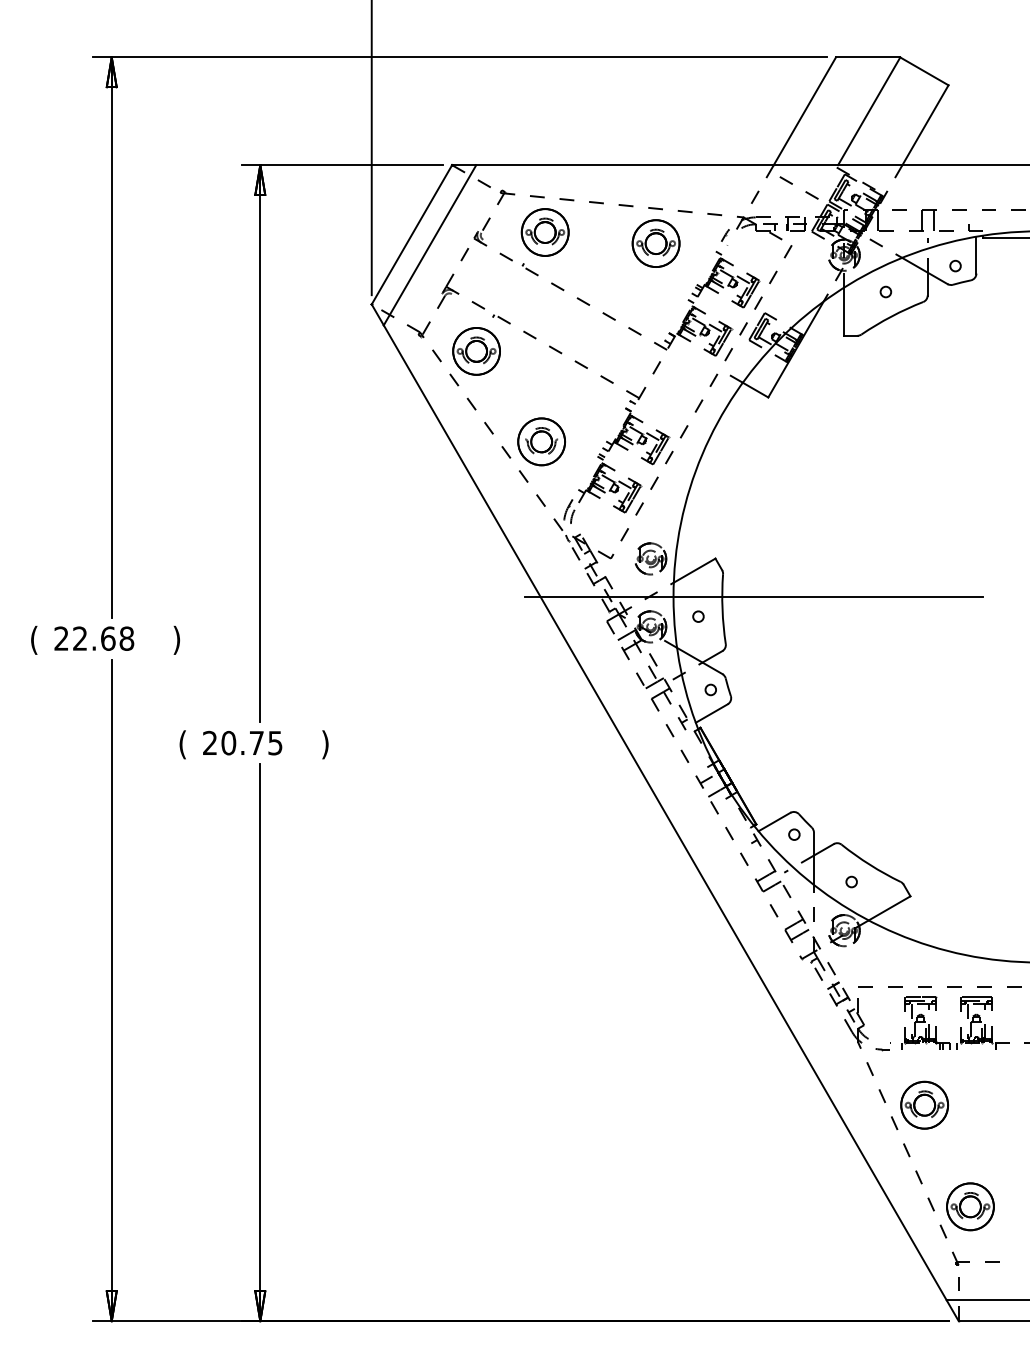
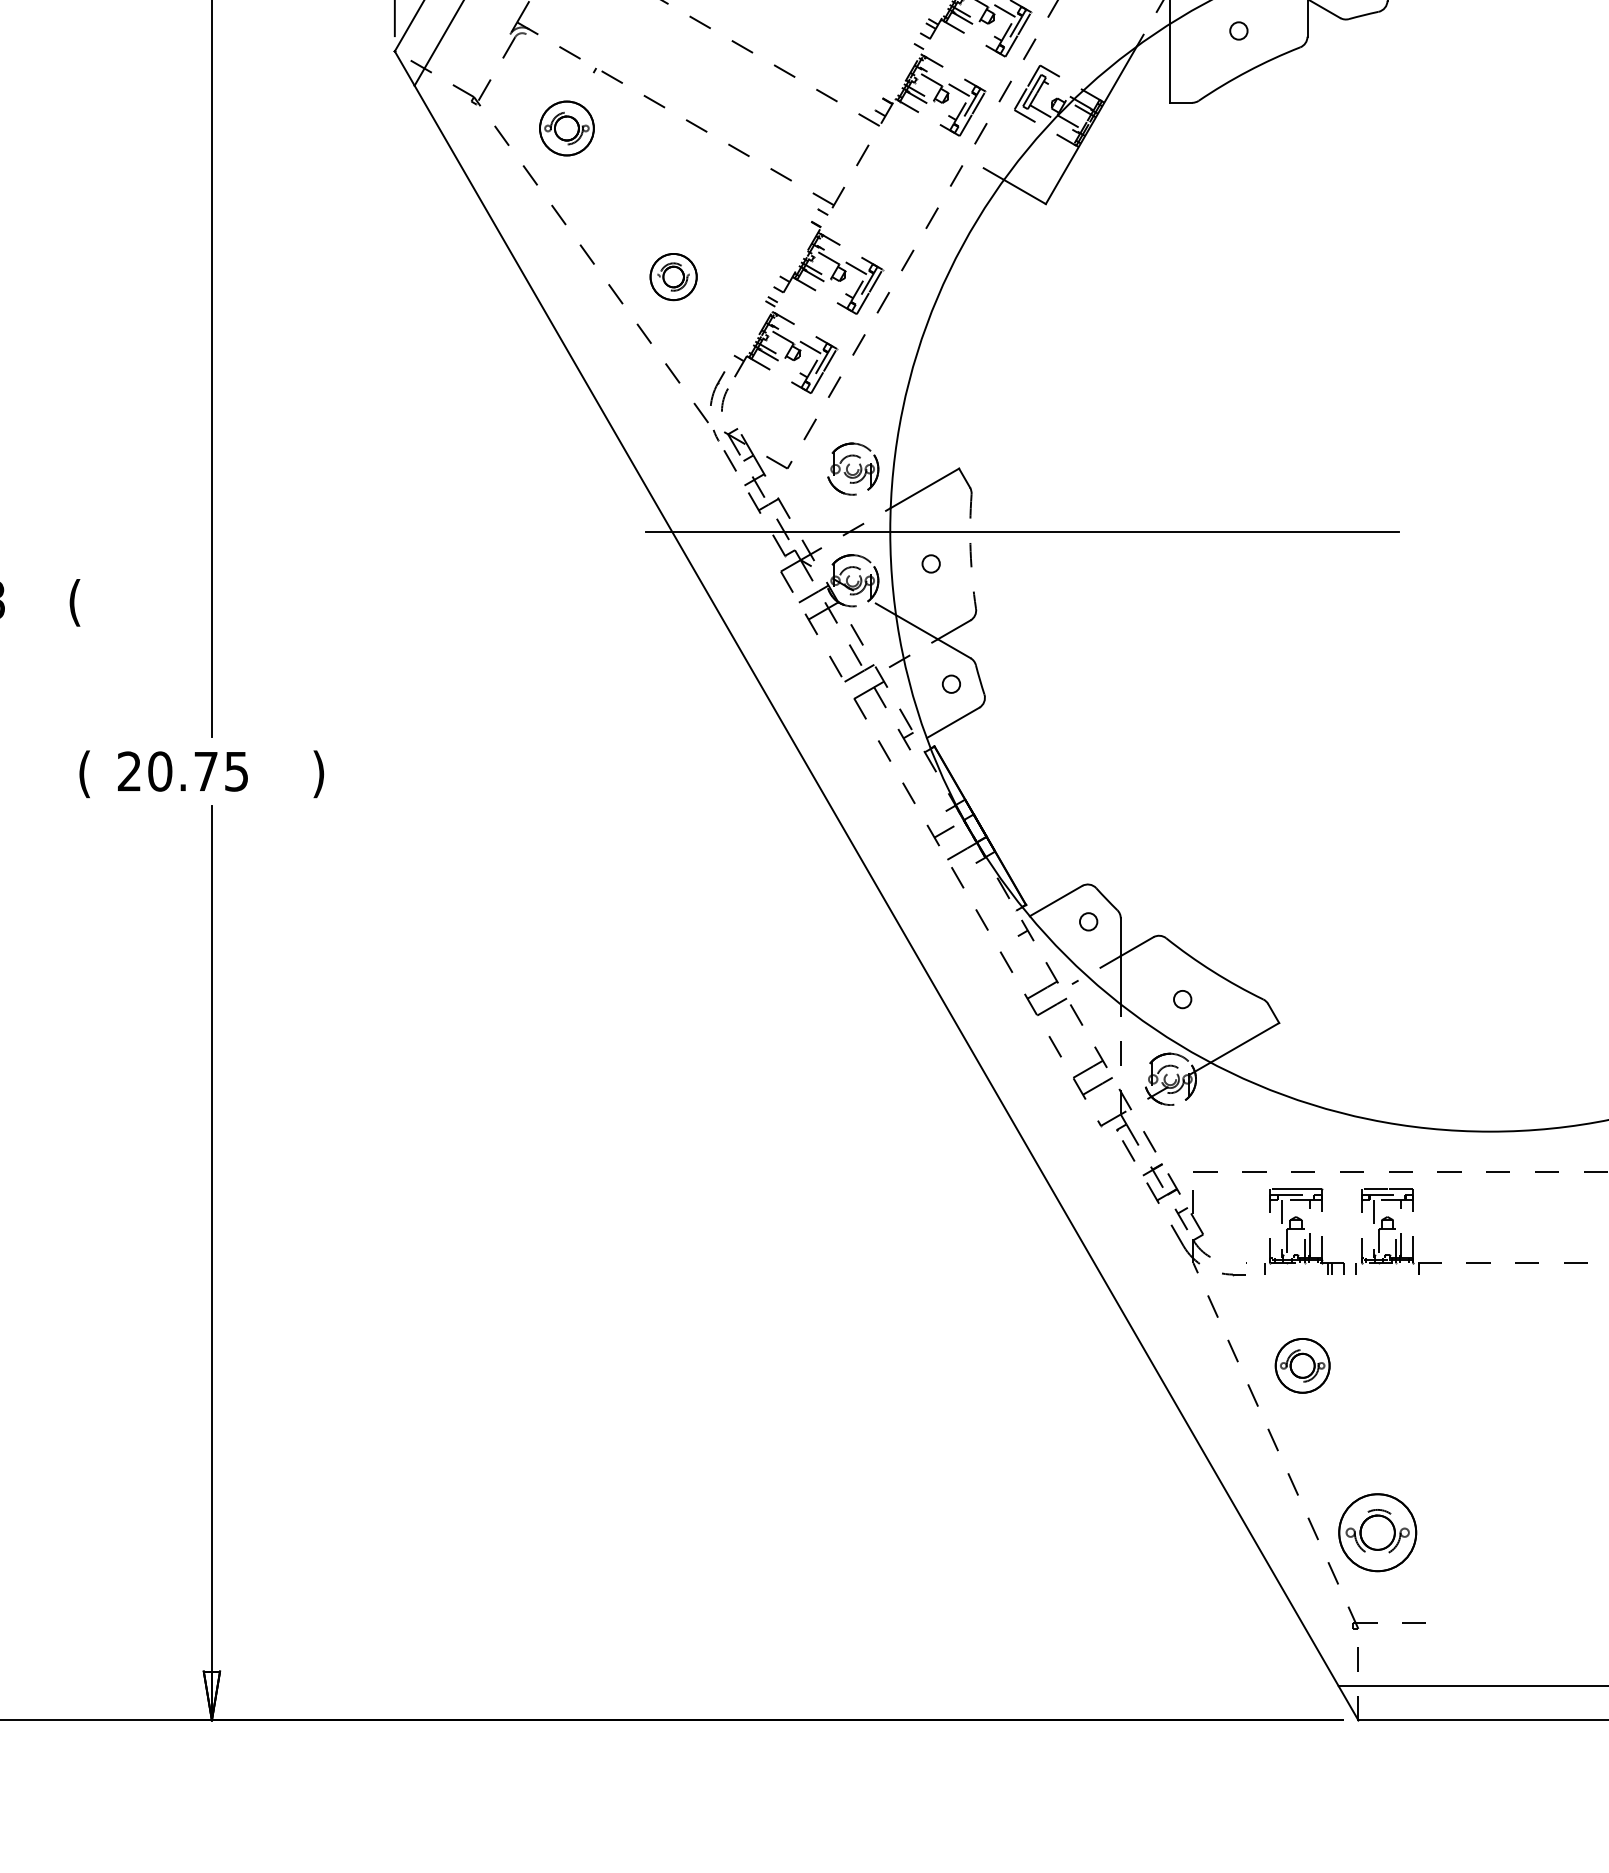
part: (476, 351) -> (566, 128), size x0.7
part: (541, 441) -> (673, 276), size x0.6
arc: (722, 609) -> (970, 552), solid -> dashed
text: (176, 639) -> (74, 601), ) -> (
part: (924, 1104) -> (1302, 1364), size x0.7

